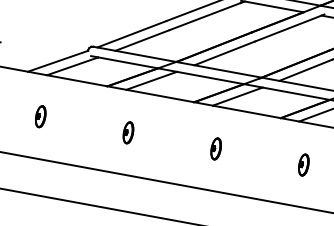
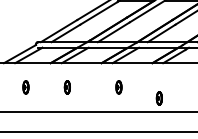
part: (39, 116) -> (25, 87), moved
part: (302, 164) -> (158, 98), moved

